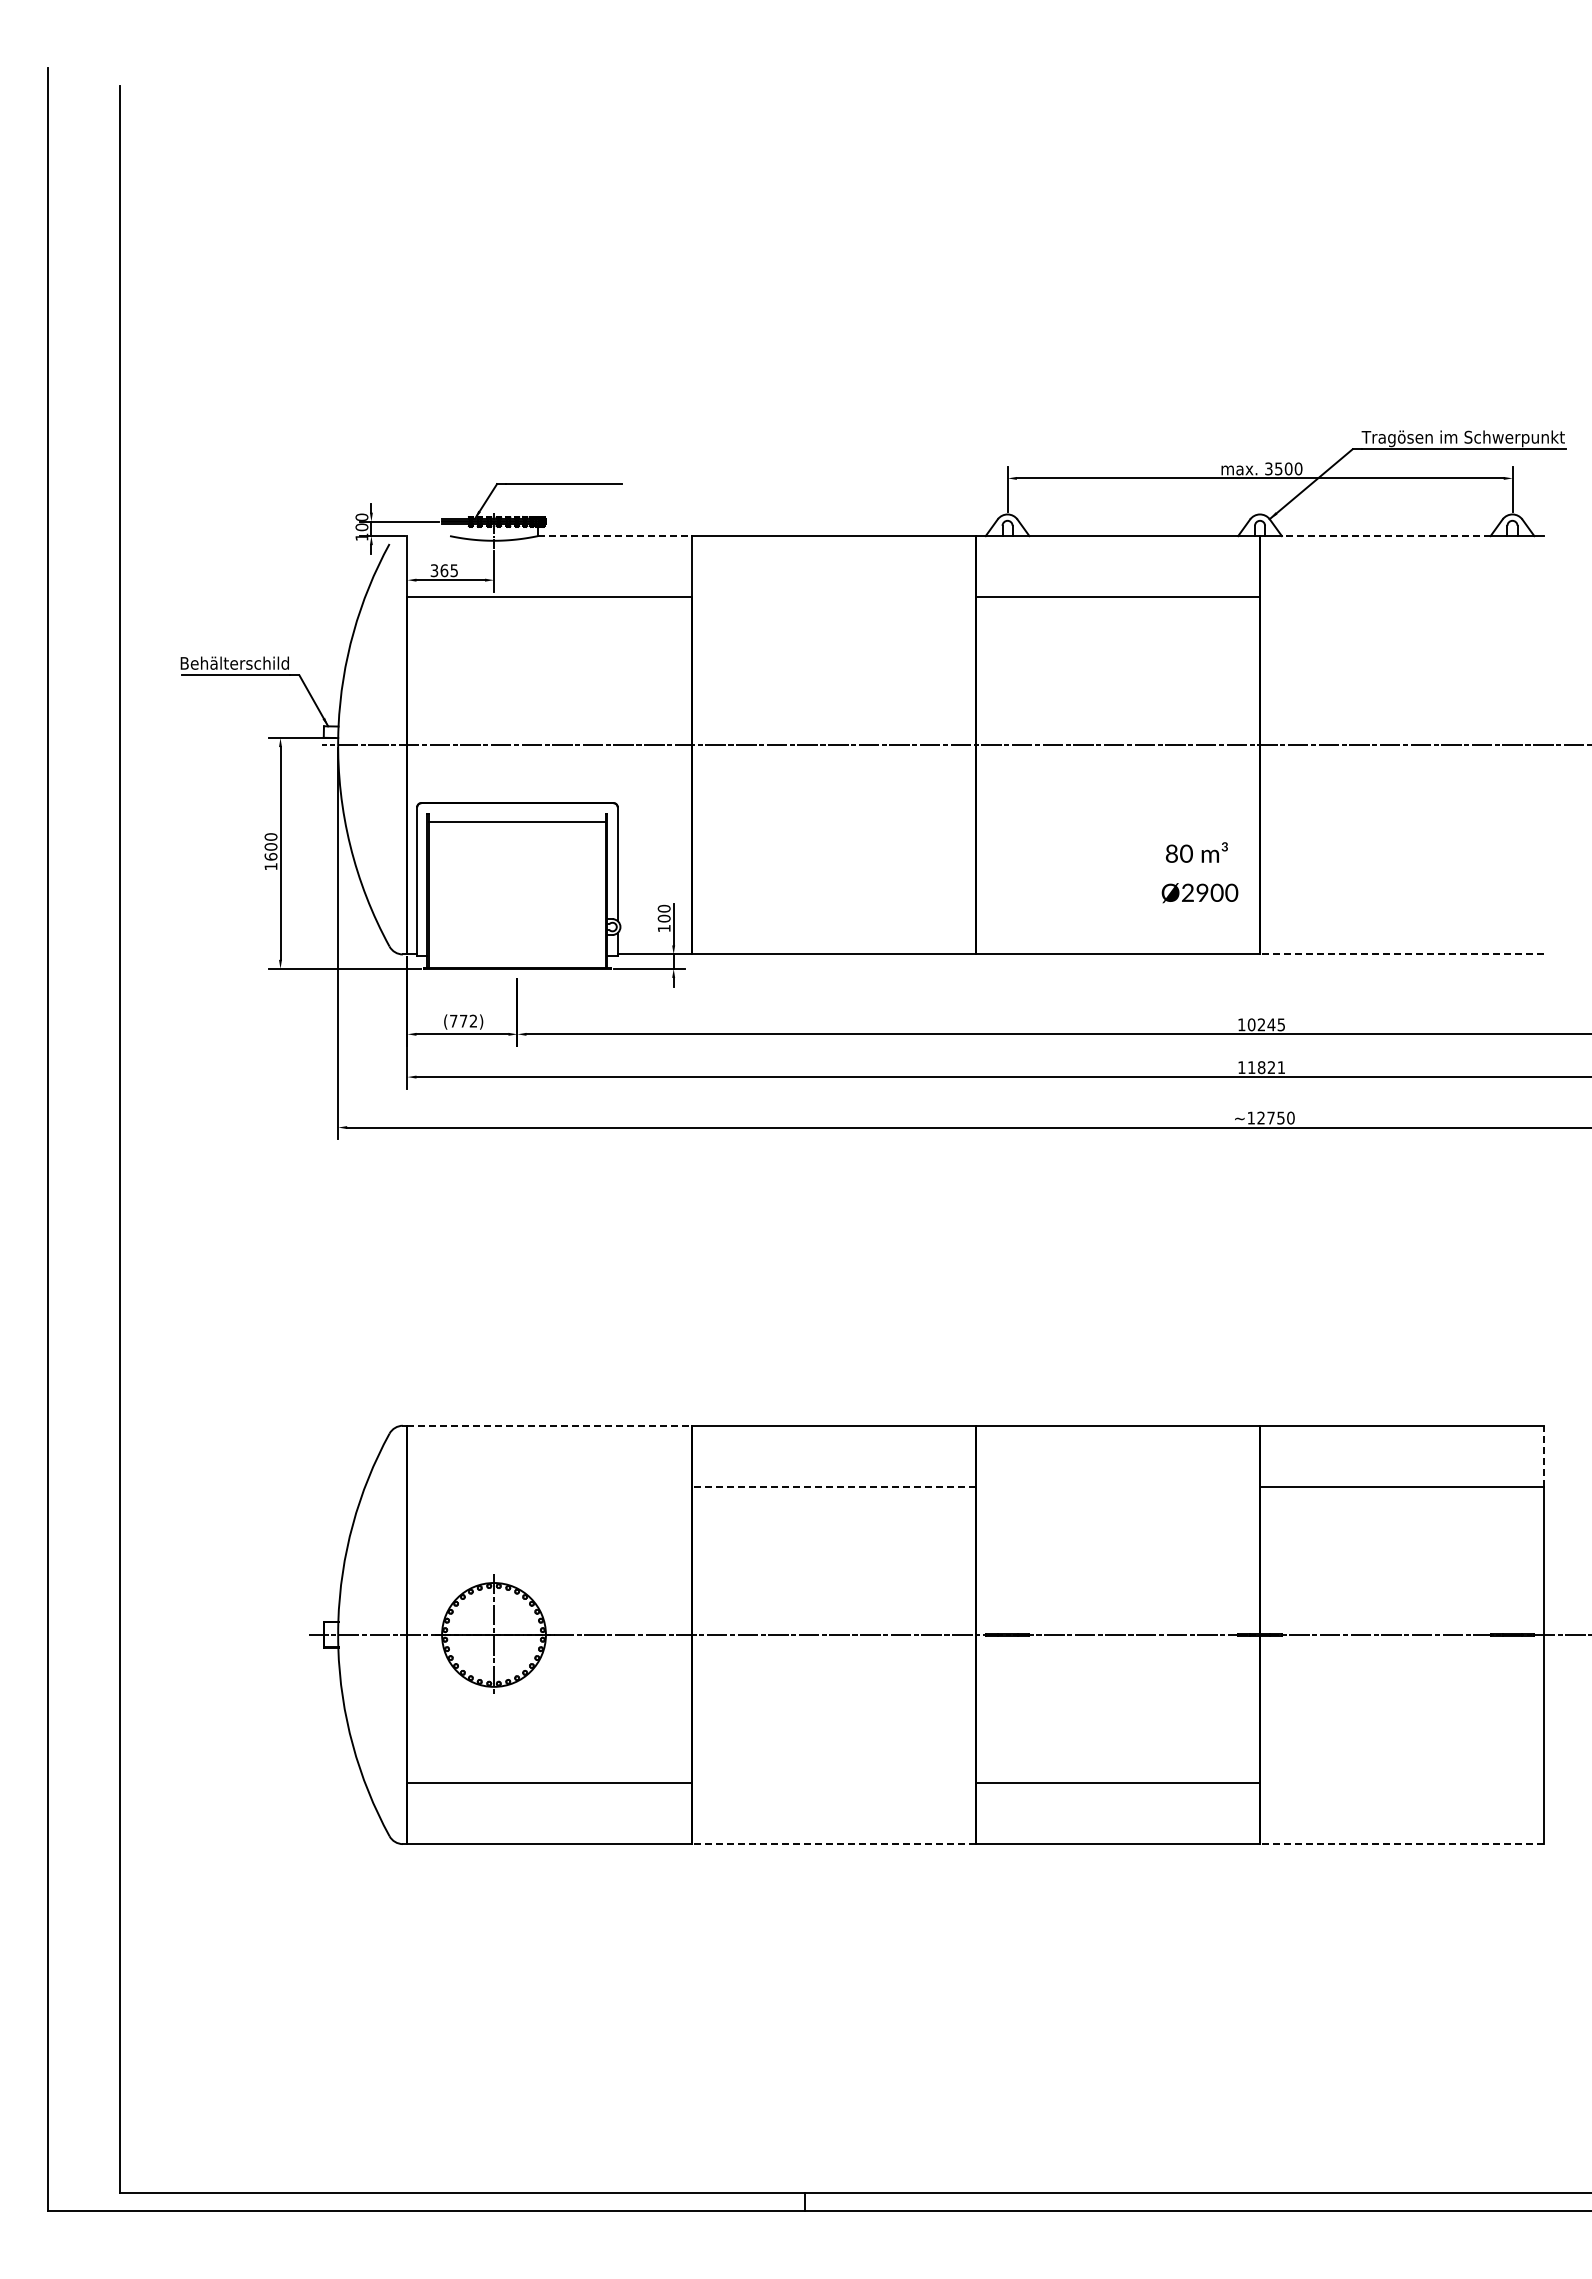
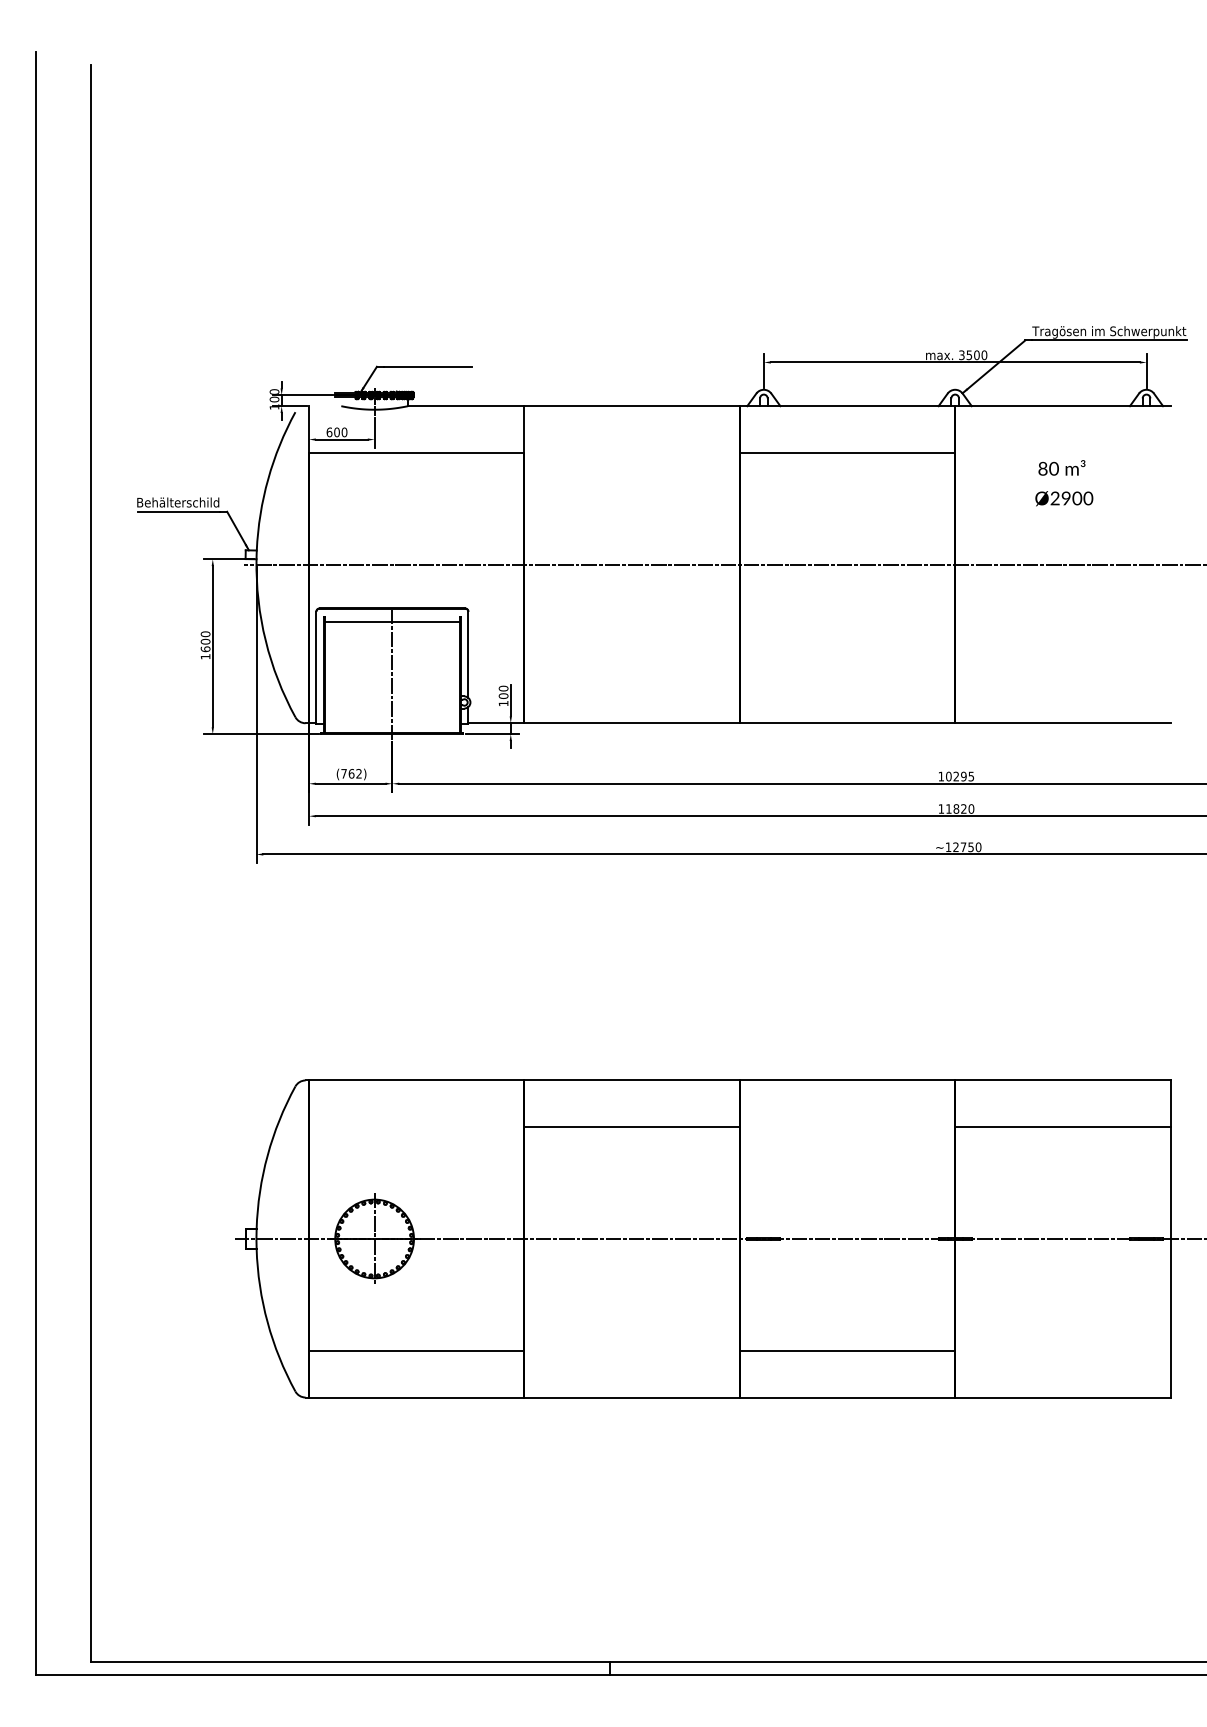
line: (614, 536) -> (465, 406), dashed -> solid
line: (1385, 536) -> (1050, 406), dashed -> solid
text: (444, 570) -> (337, 432), 365 -> 600
text: (1199, 872) -> (1063, 483), moved
line: (517, 890) -> (392, 674), added
line: (1401, 954) -> (1062, 723), dashed -> solid
text: (463, 1020) -> (351, 773), (772) -> (762)
text: (1271, 1024) -> (963, 776), 10245 -> 10295
text: (1281, 1067) -> (971, 808), 11821 -> 11820
line: (550, 1425) -> (417, 1080), dashed -> solid
line: (1544, 1456) -> (1170, 1103), dashed -> solid
line: (833, 1487) -> (631, 1127), dashed -> solid
line: (833, 1844) -> (631, 1397), dashed -> solid
line: (1401, 1844) -> (1062, 1397), dashed -> solid

